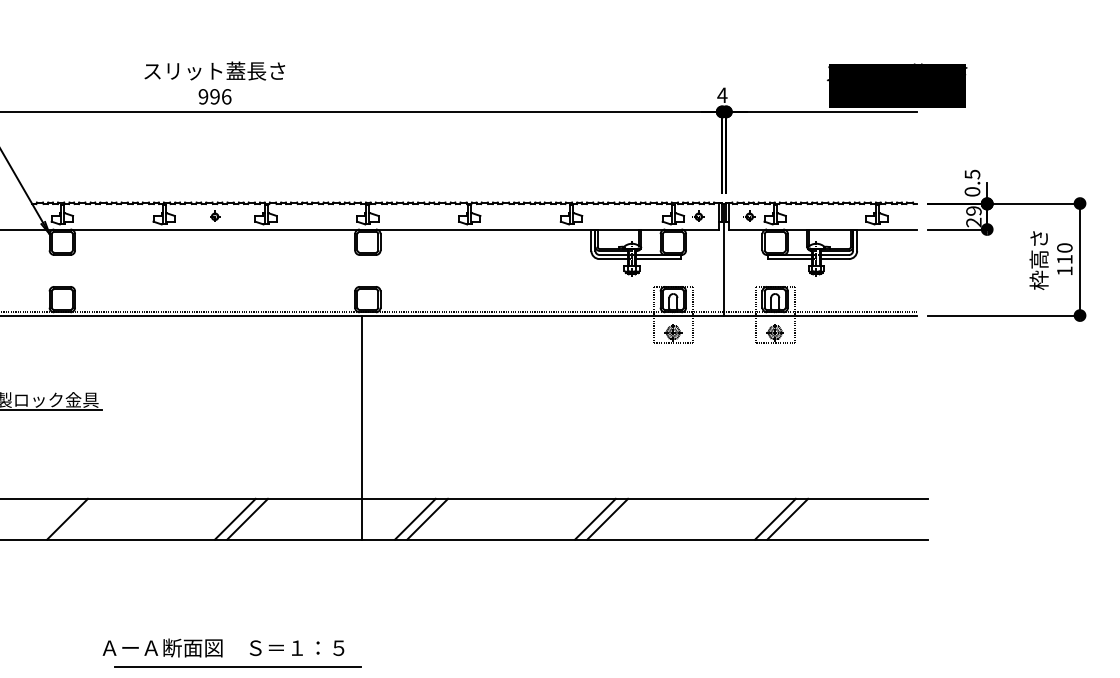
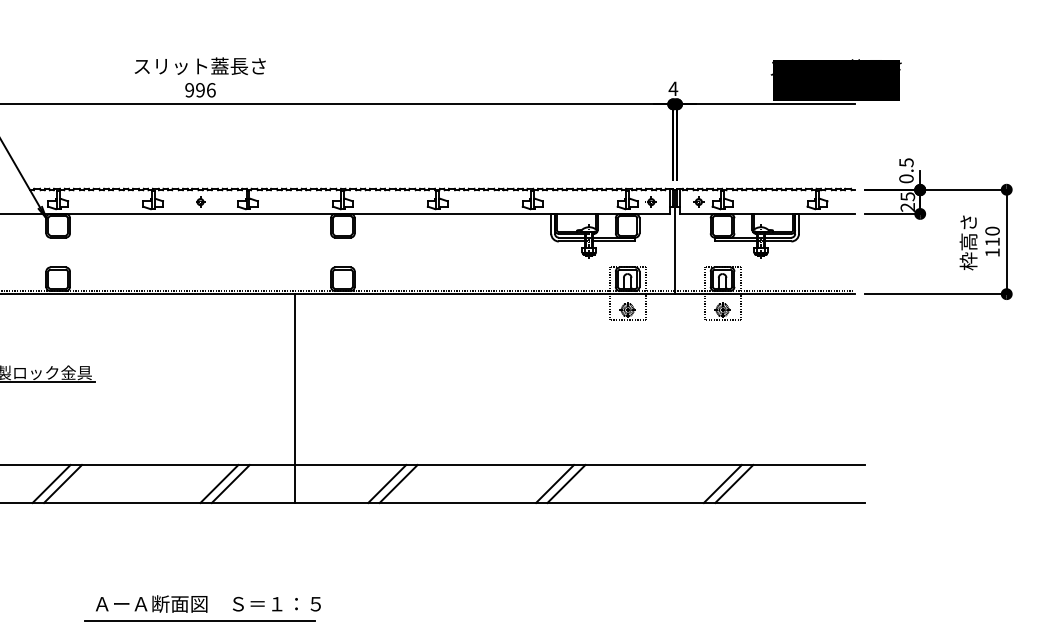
text: (973, 210) -> (907, 196), 29 -> 25
line: (361, 427) -> (295, 398), moved
line: (54, 518) -> (50, 483), added
line: (237, 666) -> (199, 621), moved

